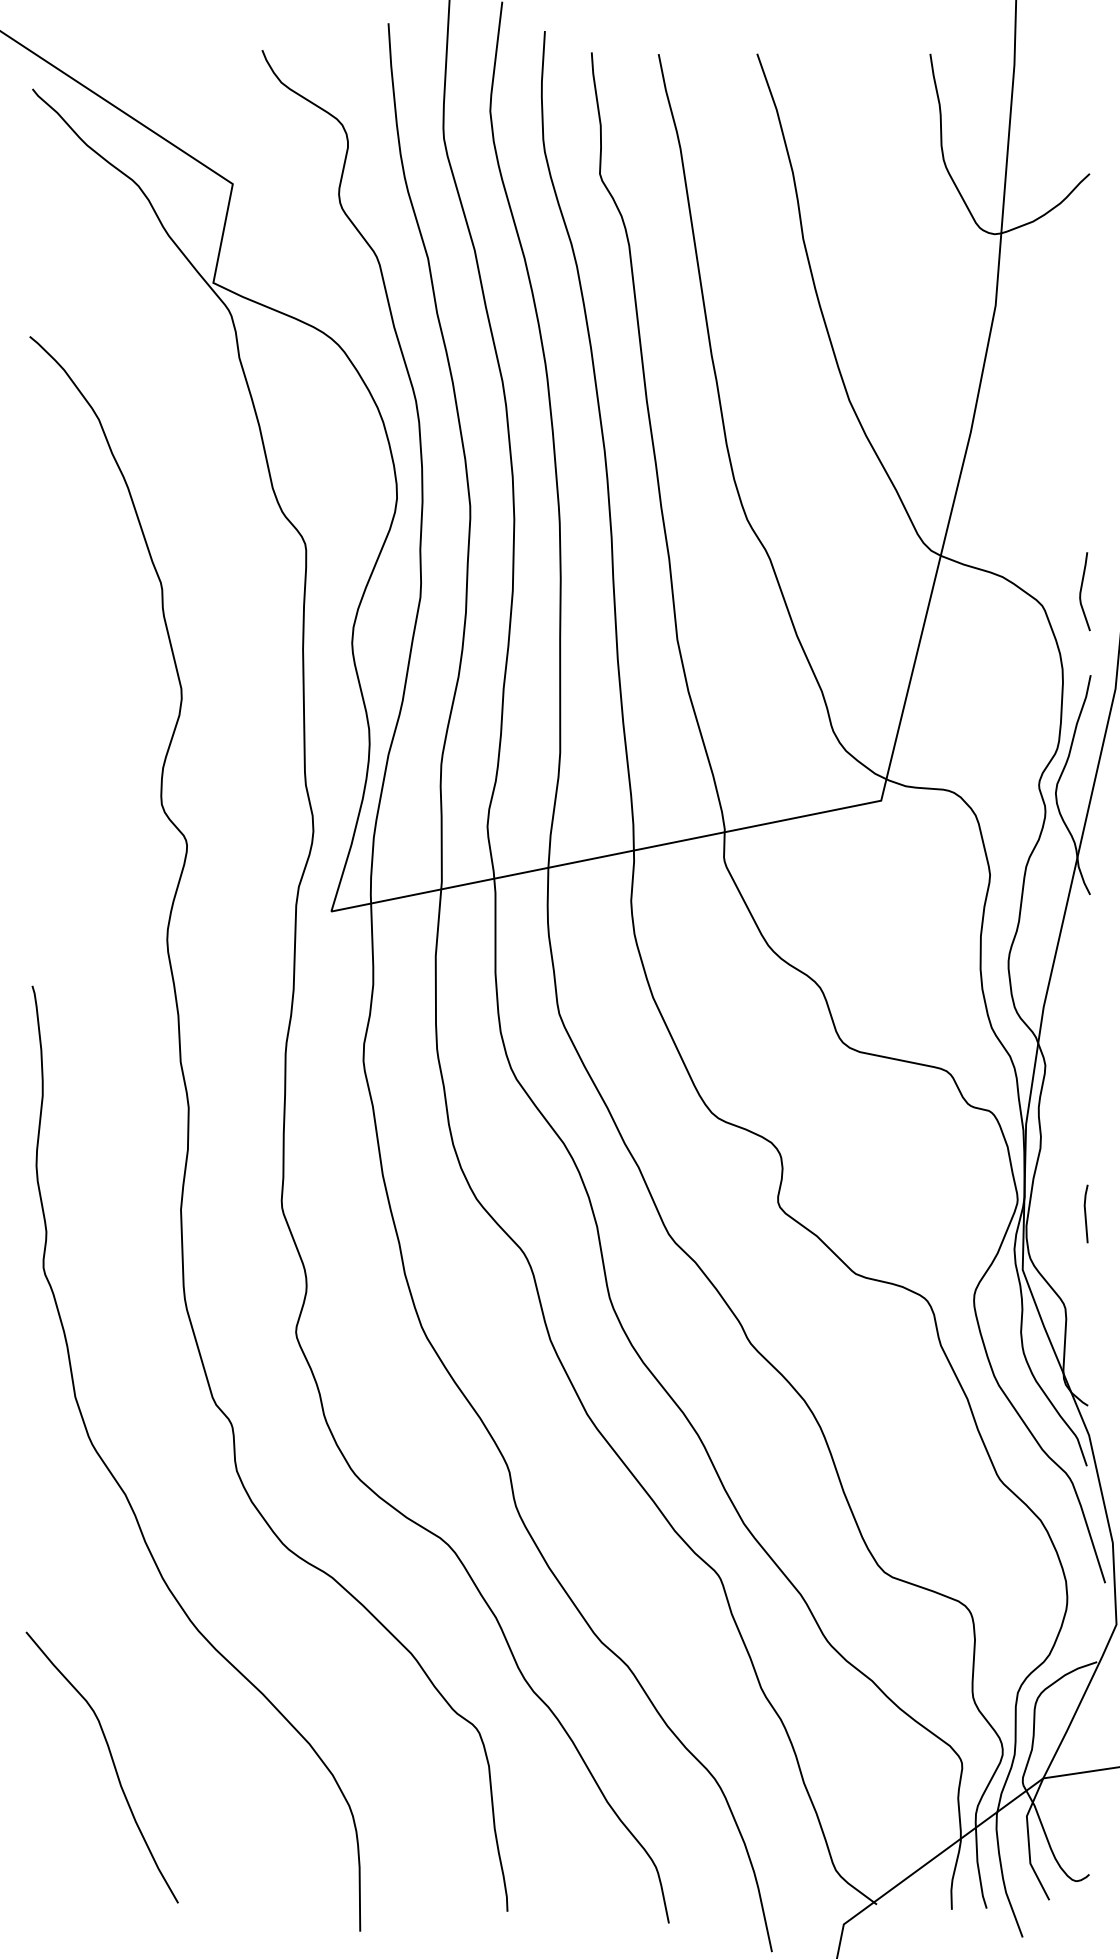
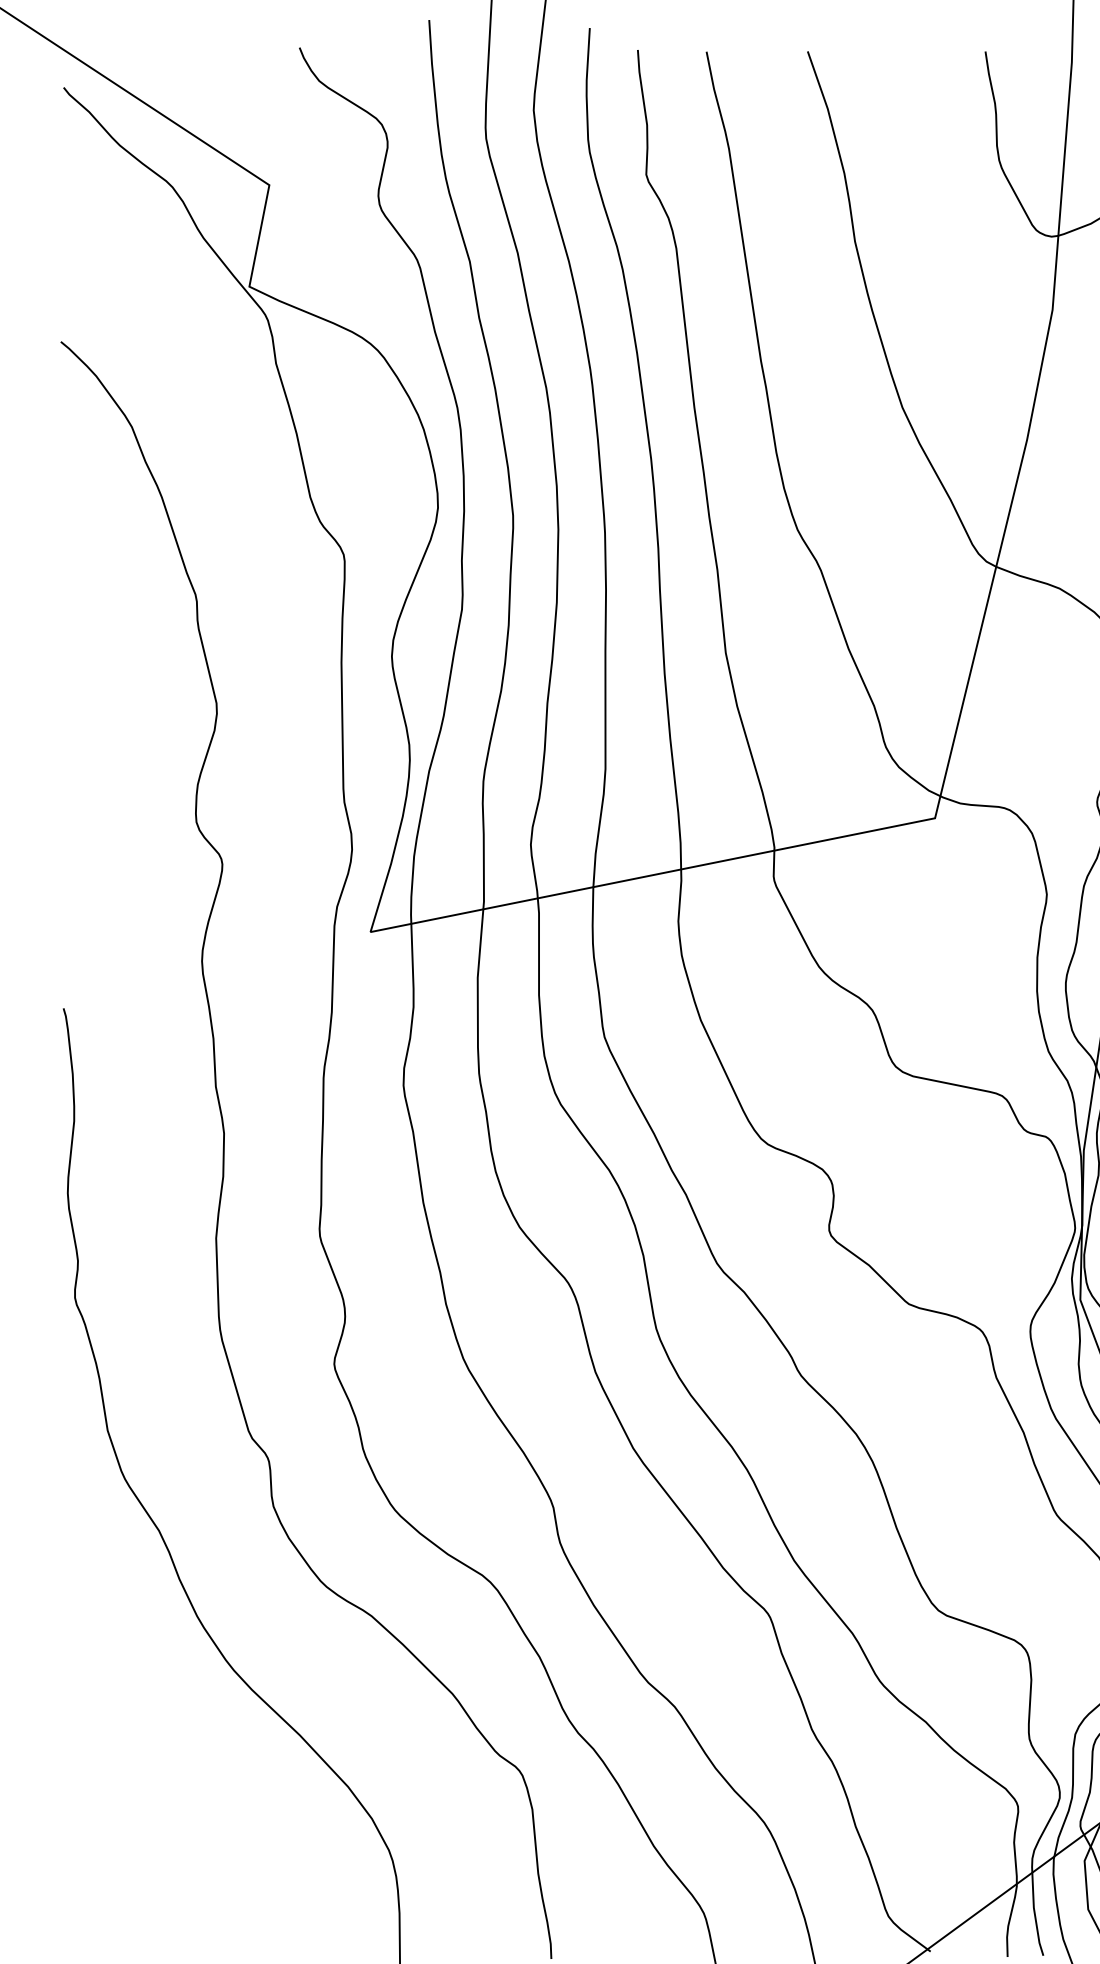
curve: (112, 1763) -> (145, 1806), removed

